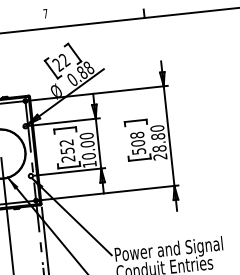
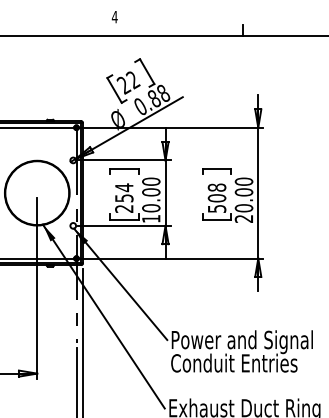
text: (45, 14) -> (114, 17), 7 -> 4
text: (66, 142) -> (124, 187), 252 -> 254
text: (158, 142) -> (243, 200), 28.80 -> 20.00

